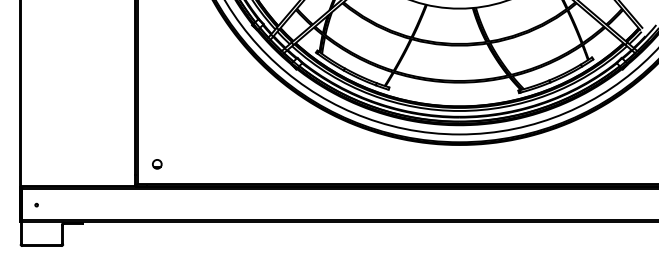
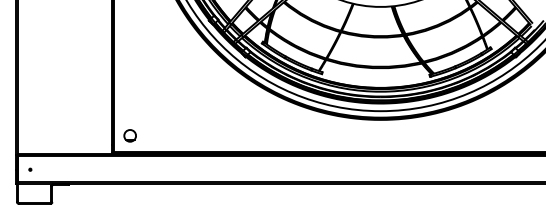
part: (157, 164) -> (130, 136), size x1.6

